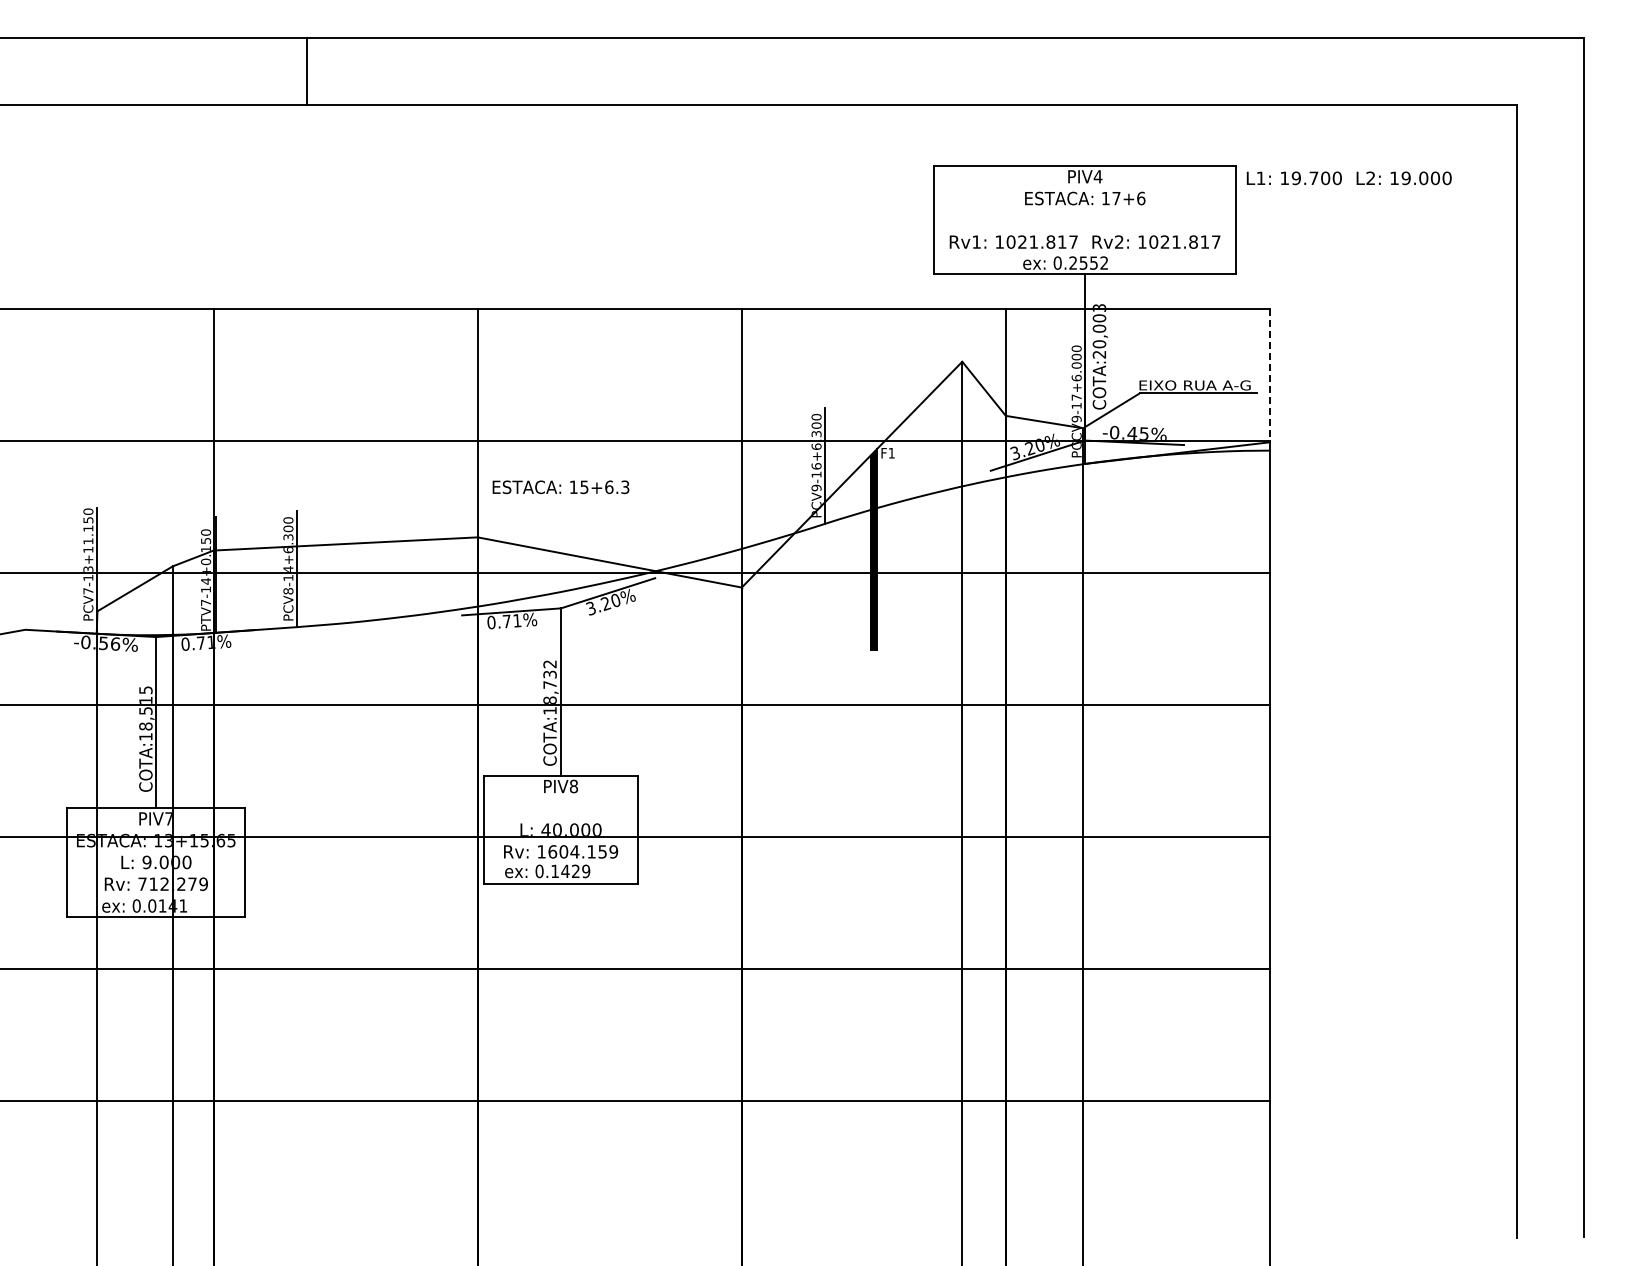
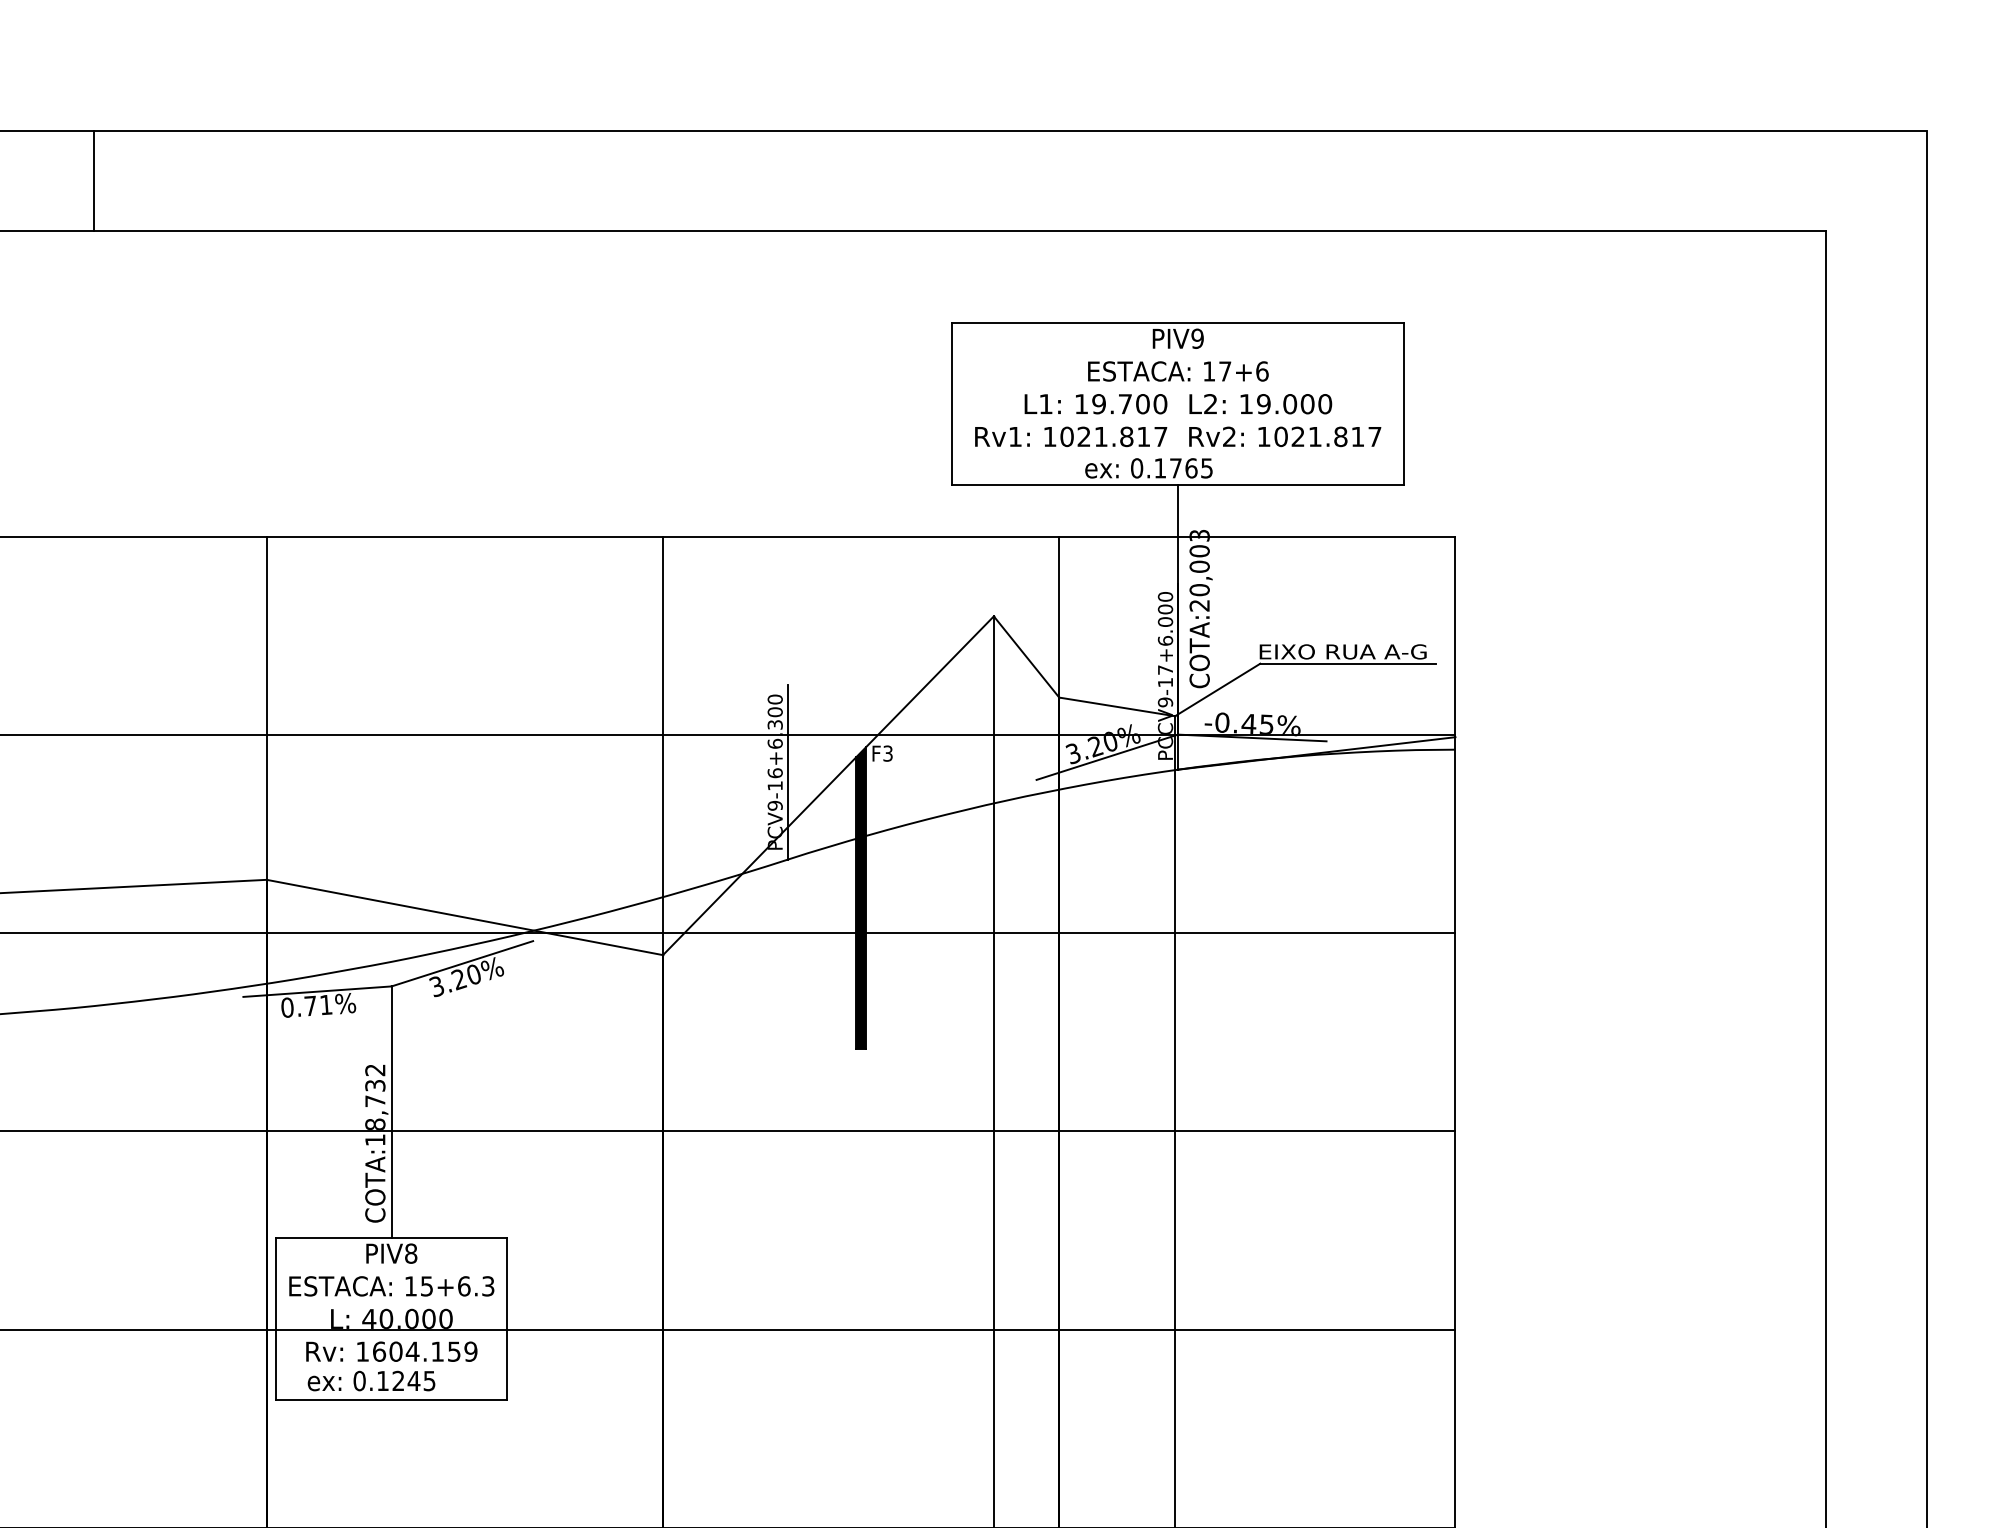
line: (306, 71) -> (93, 180), moved
text: (1097, 176) -> (1196, 338), PIV4 -> PIV9
text: (1348, 178) -> (1177, 404), moved
text: (1088, 262) -> (1183, 467), 0.2552 -> 0.1765
line: (1269, 375) -> (1454, 636), dashed -> solid
text: (891, 452) -> (887, 752), F1 -> F3
text: (560, 487) -> (391, 1286), moved
text: (575, 870) -> (413, 1379), 0.1429 -> 0.1245

